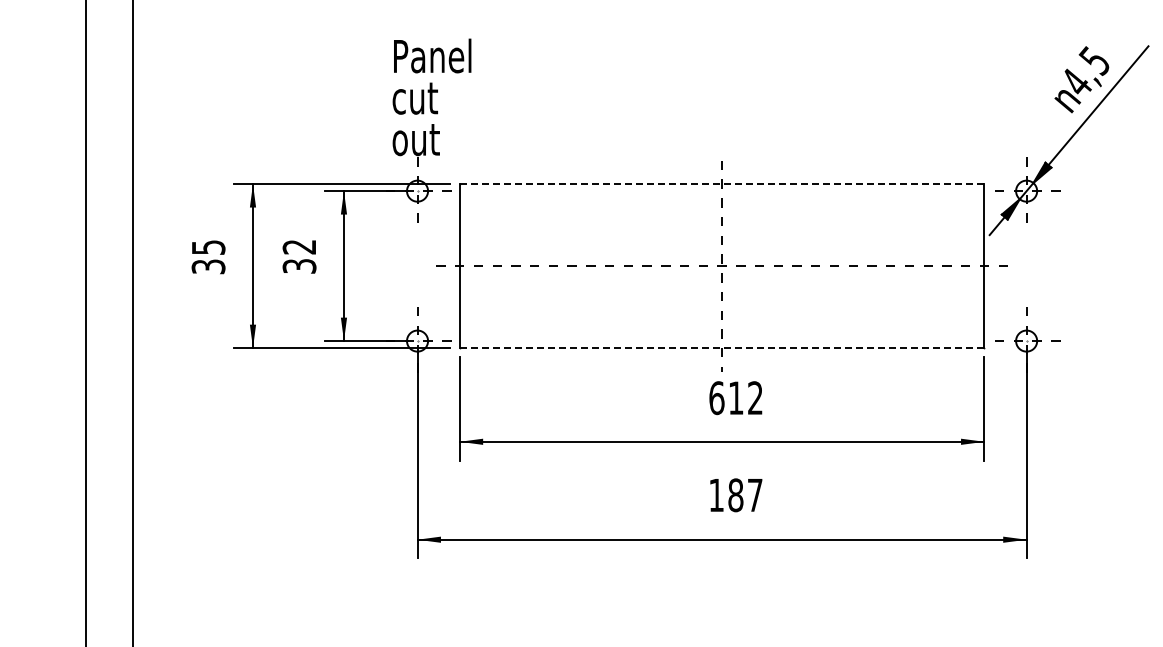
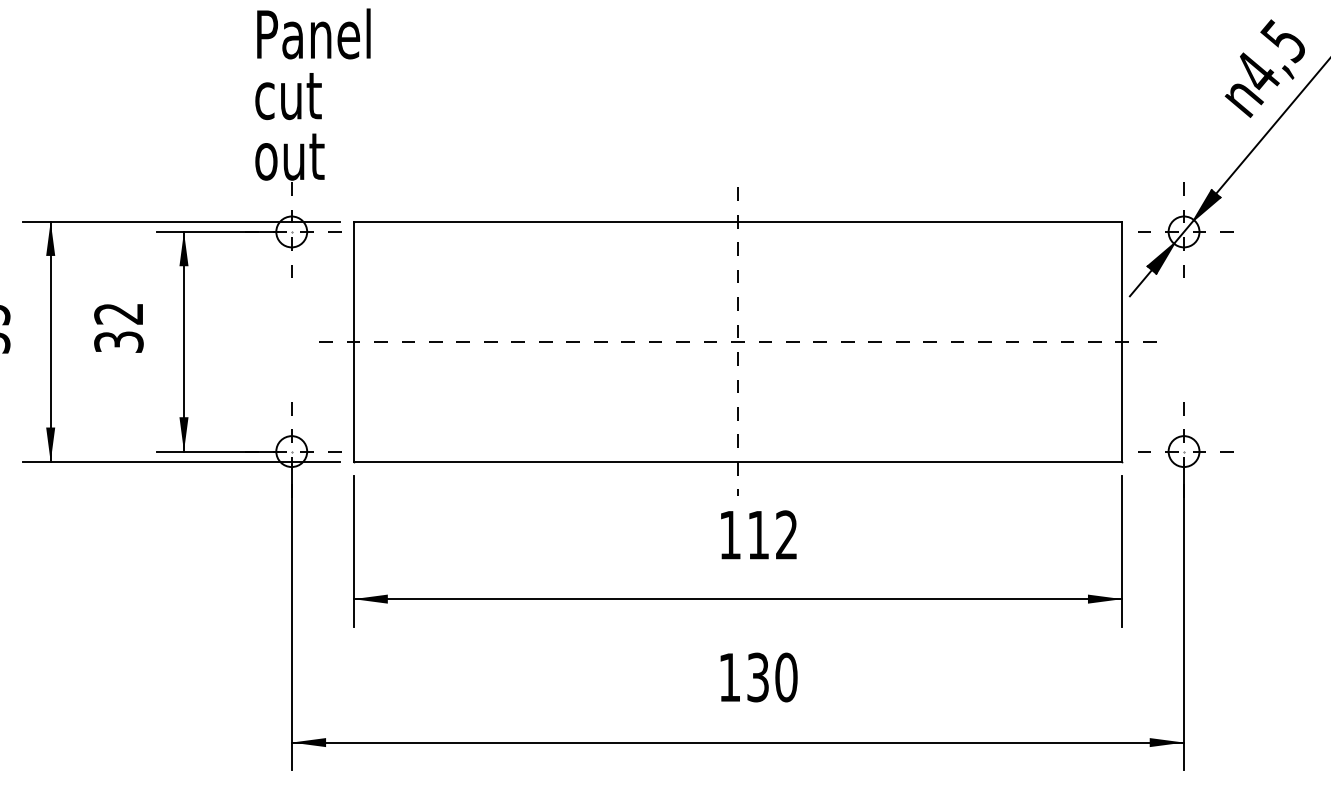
line: (721, 184) -> (737, 222), dashed -> solid
line: (722, 348) -> (738, 462), dashed -> solid
text: (716, 398) -> (729, 535), 612 -> 112
text: (745, 495) -> (772, 677), 187 -> 130

